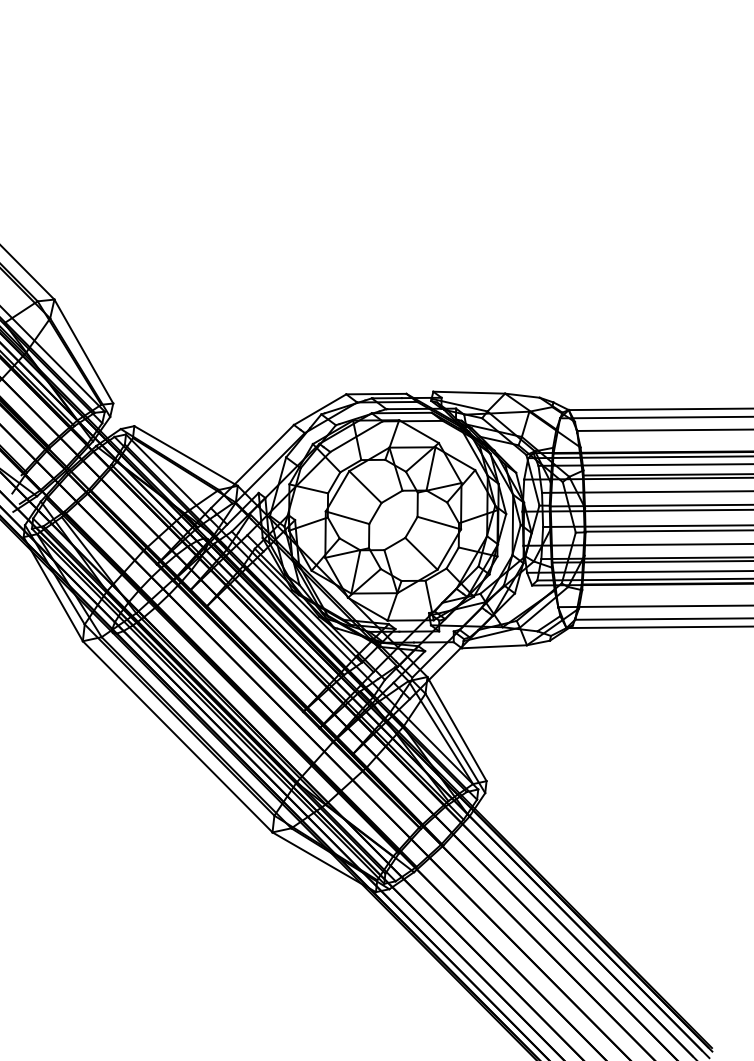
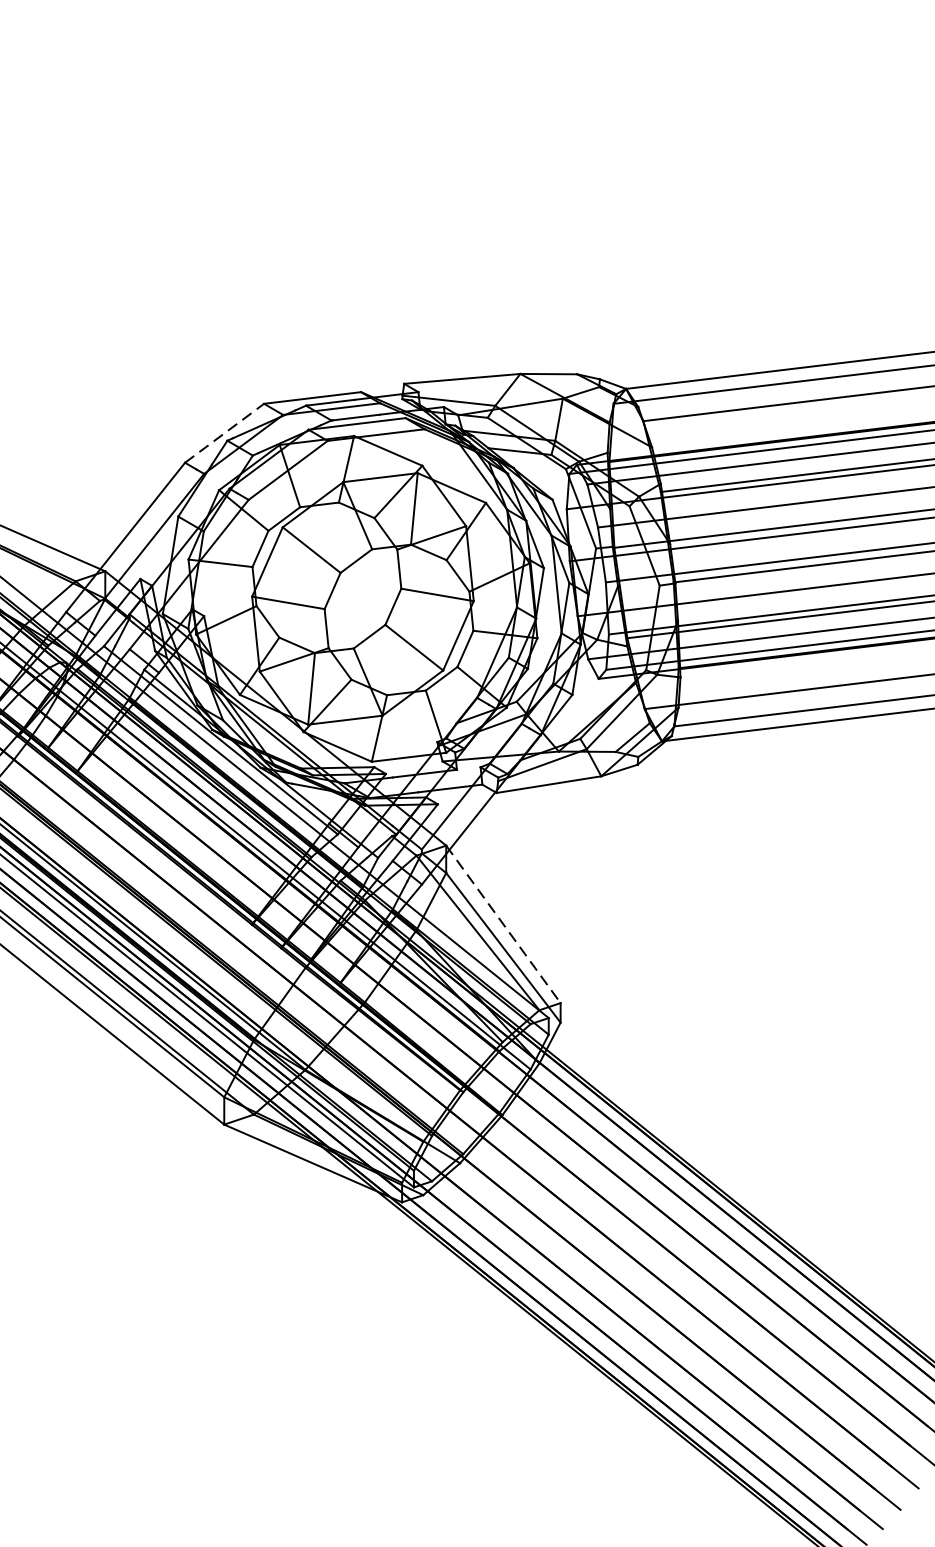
line: (320, 409) -> (225, 432), solid -> dashed
line: (456, 729) -> (502, 925), solid -> dashed

